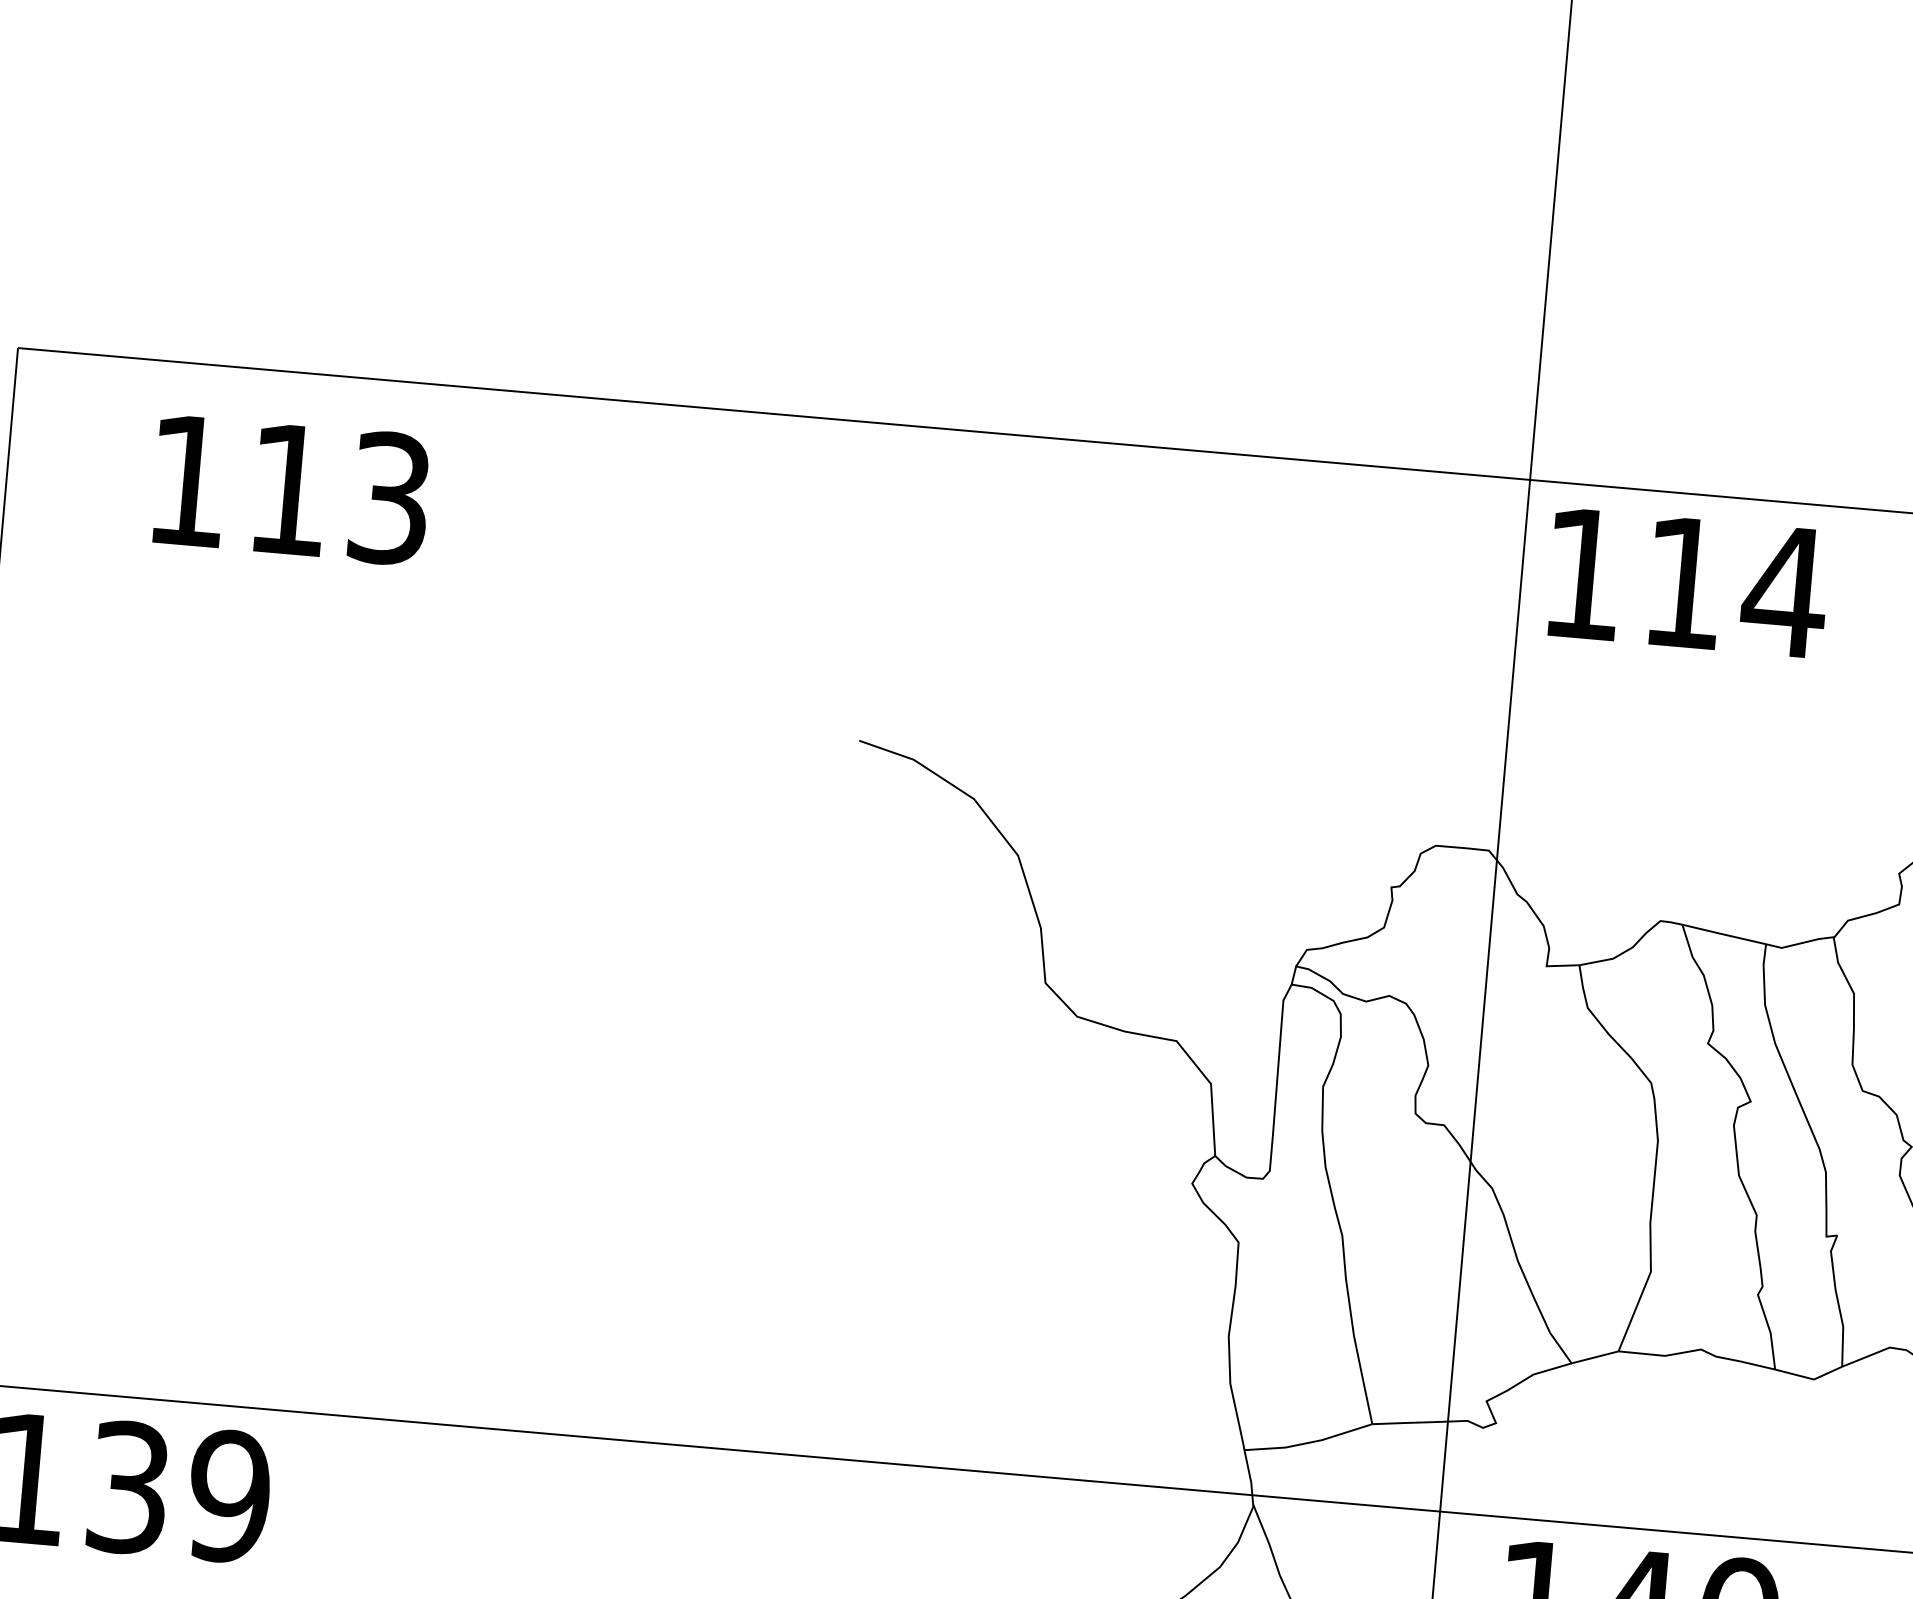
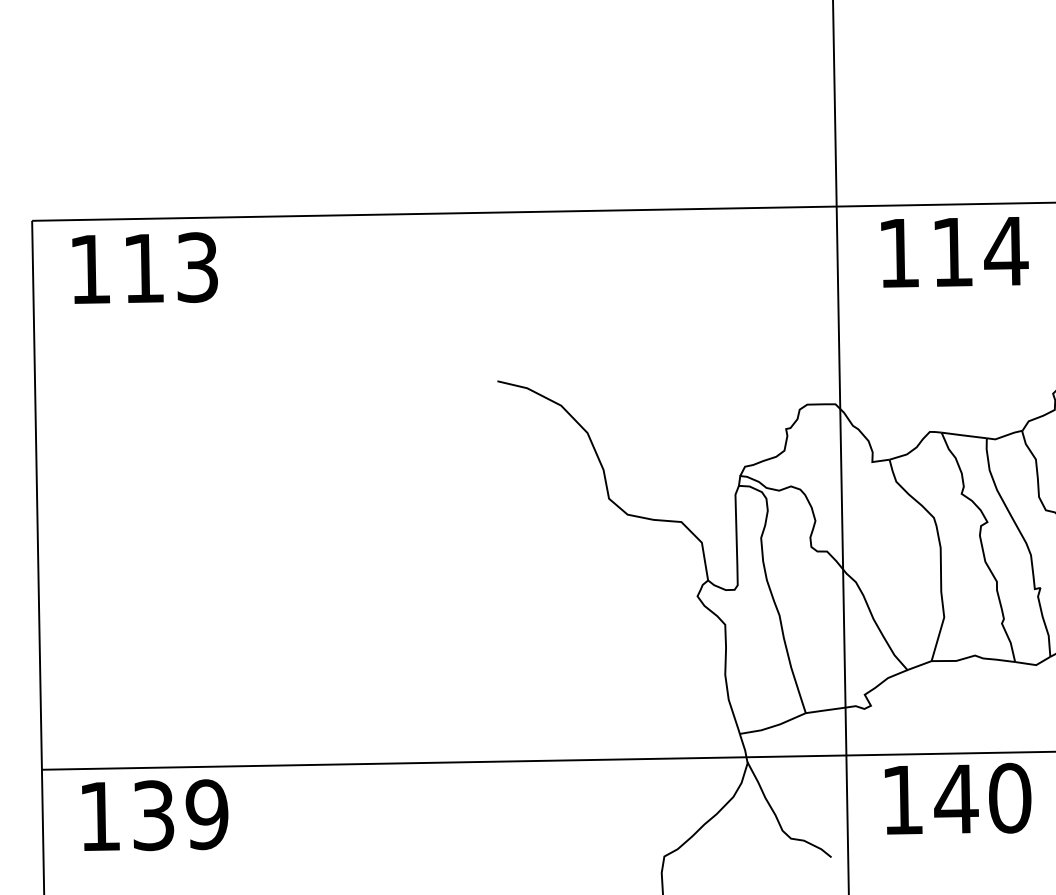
text: (290, 487) -> (144, 267), moved
text: (1687, 583) -> (954, 252), moved

